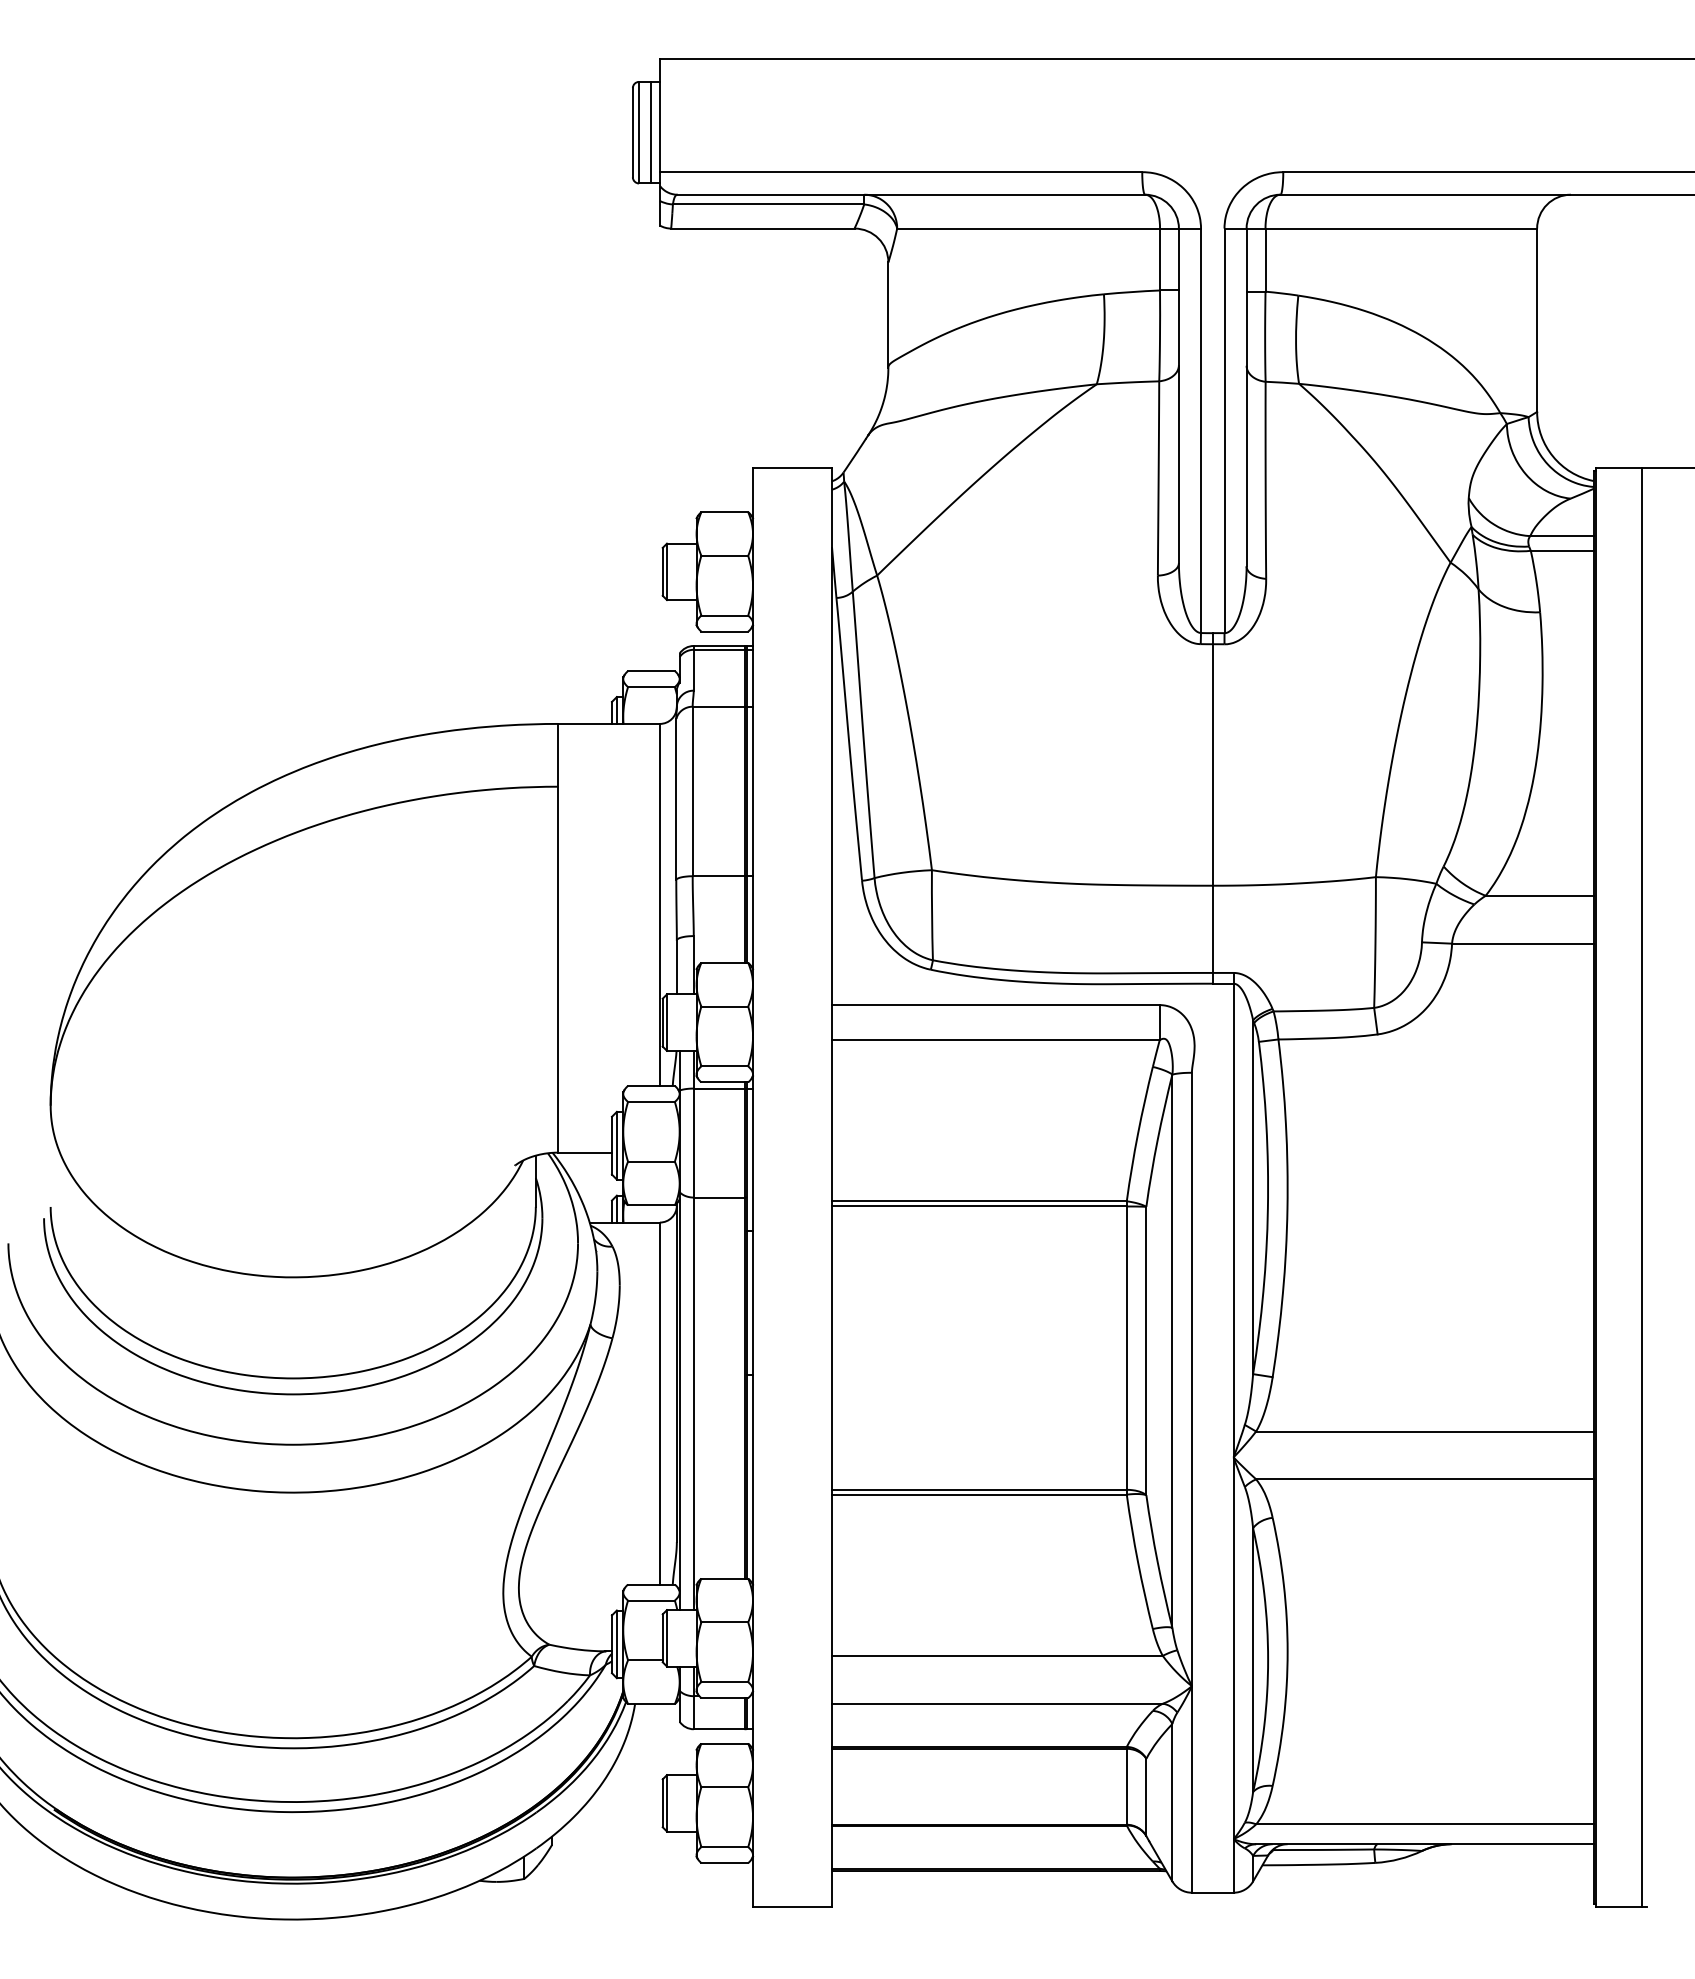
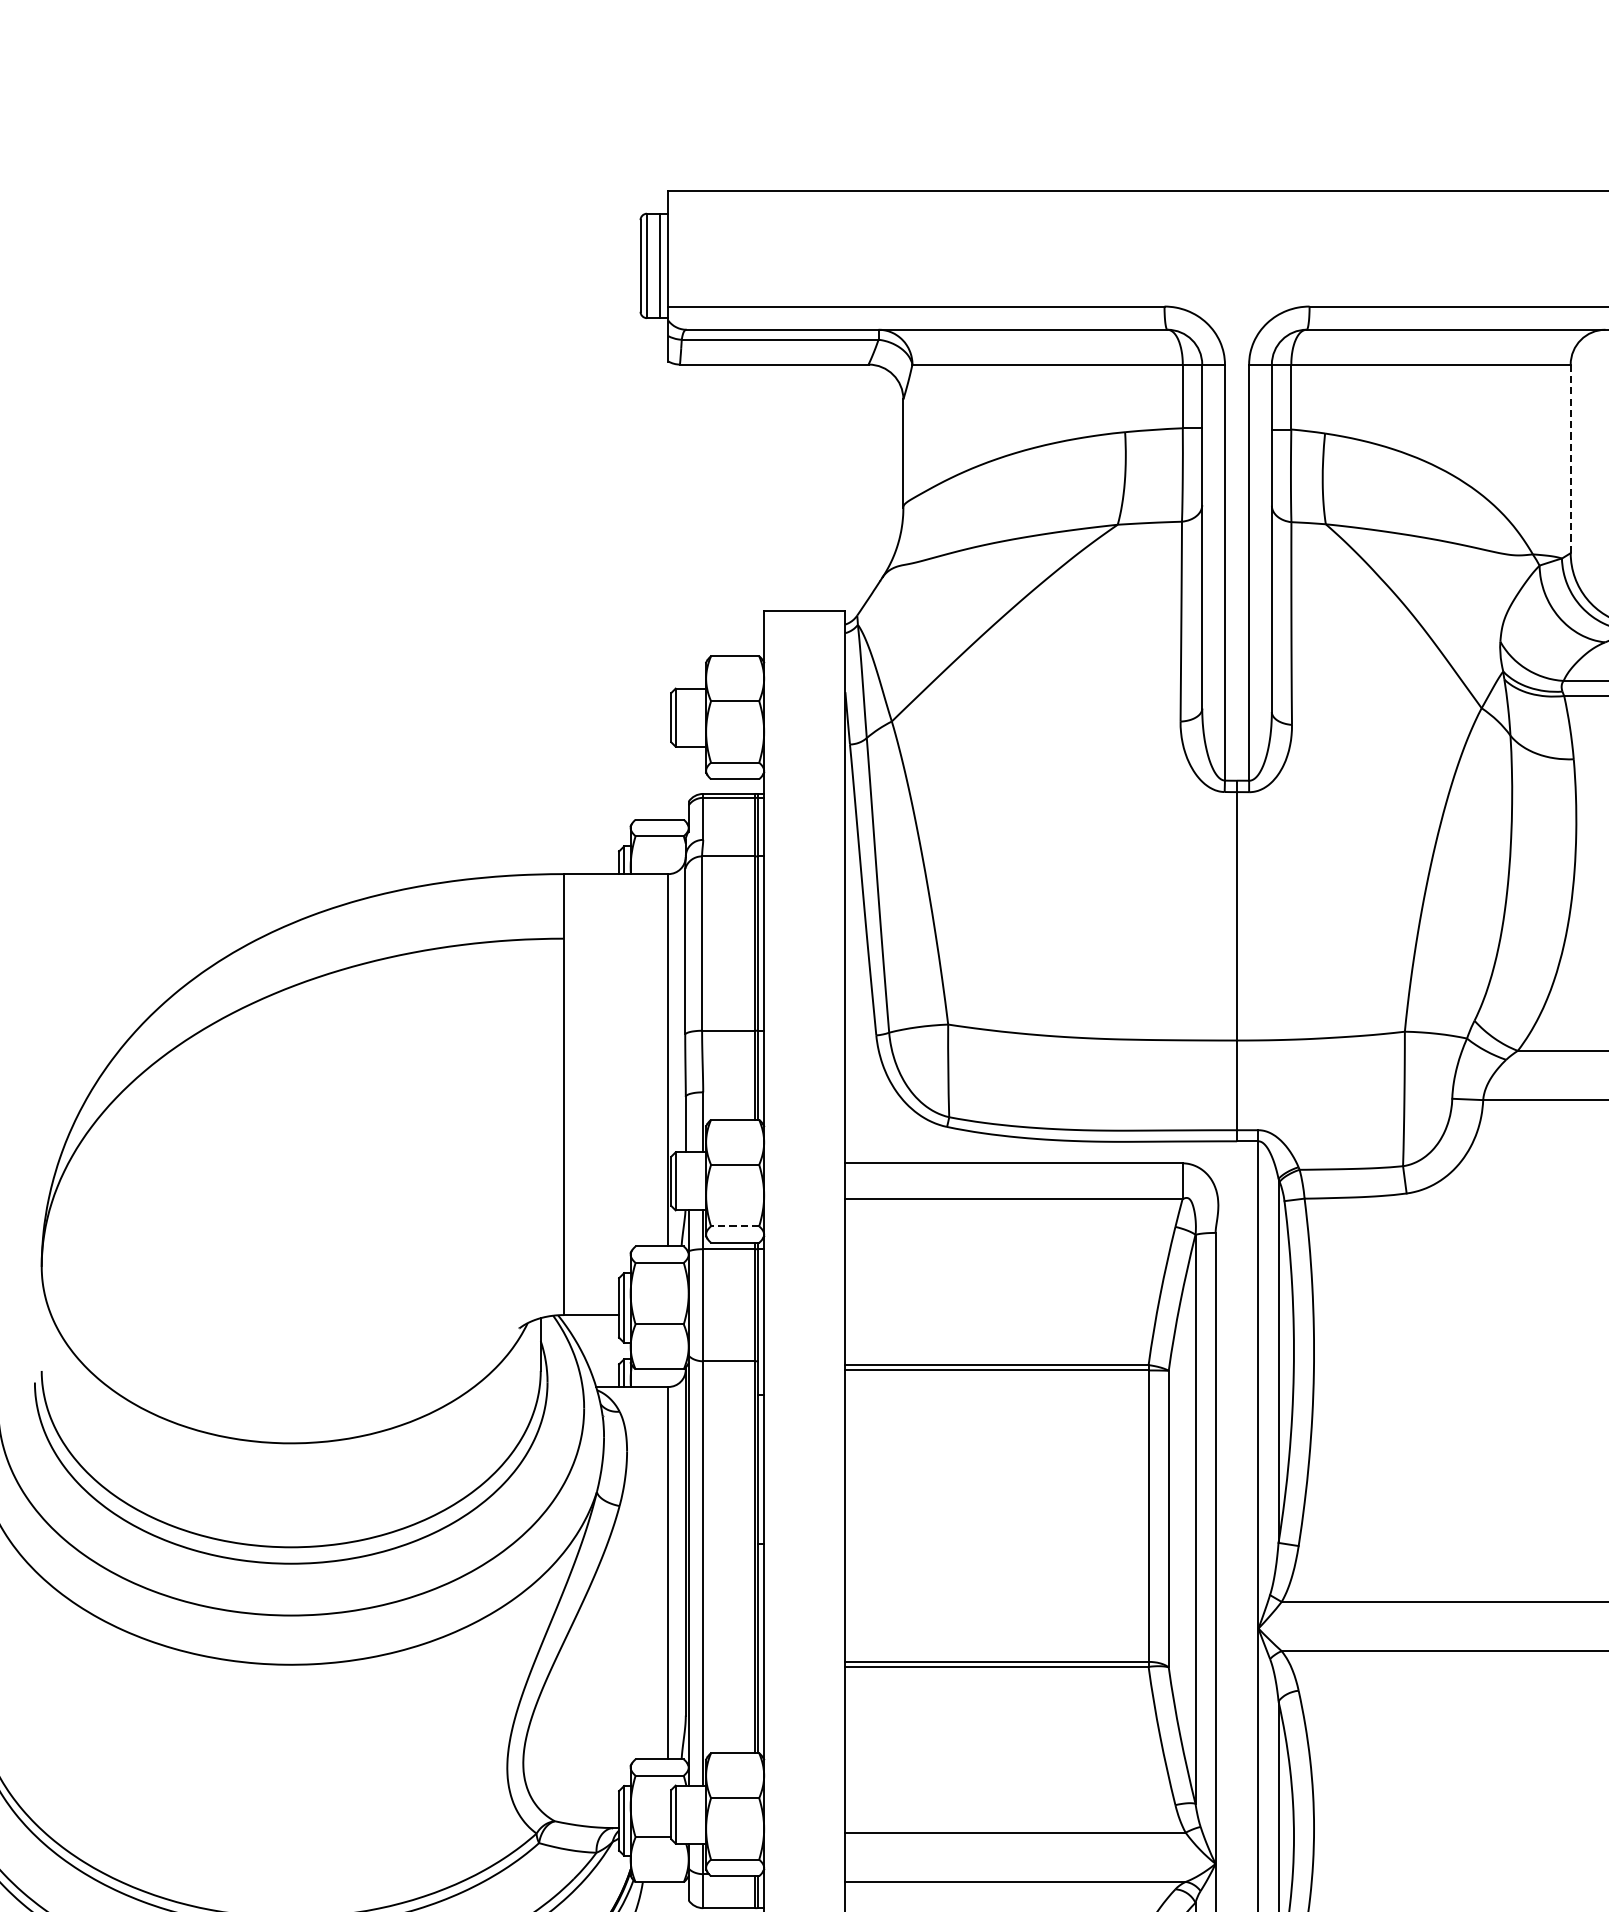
line: (1537, 320) -> (1571, 459), solid -> dashed
line: (724, 1066) -> (734, 1226), solid -> dashed

